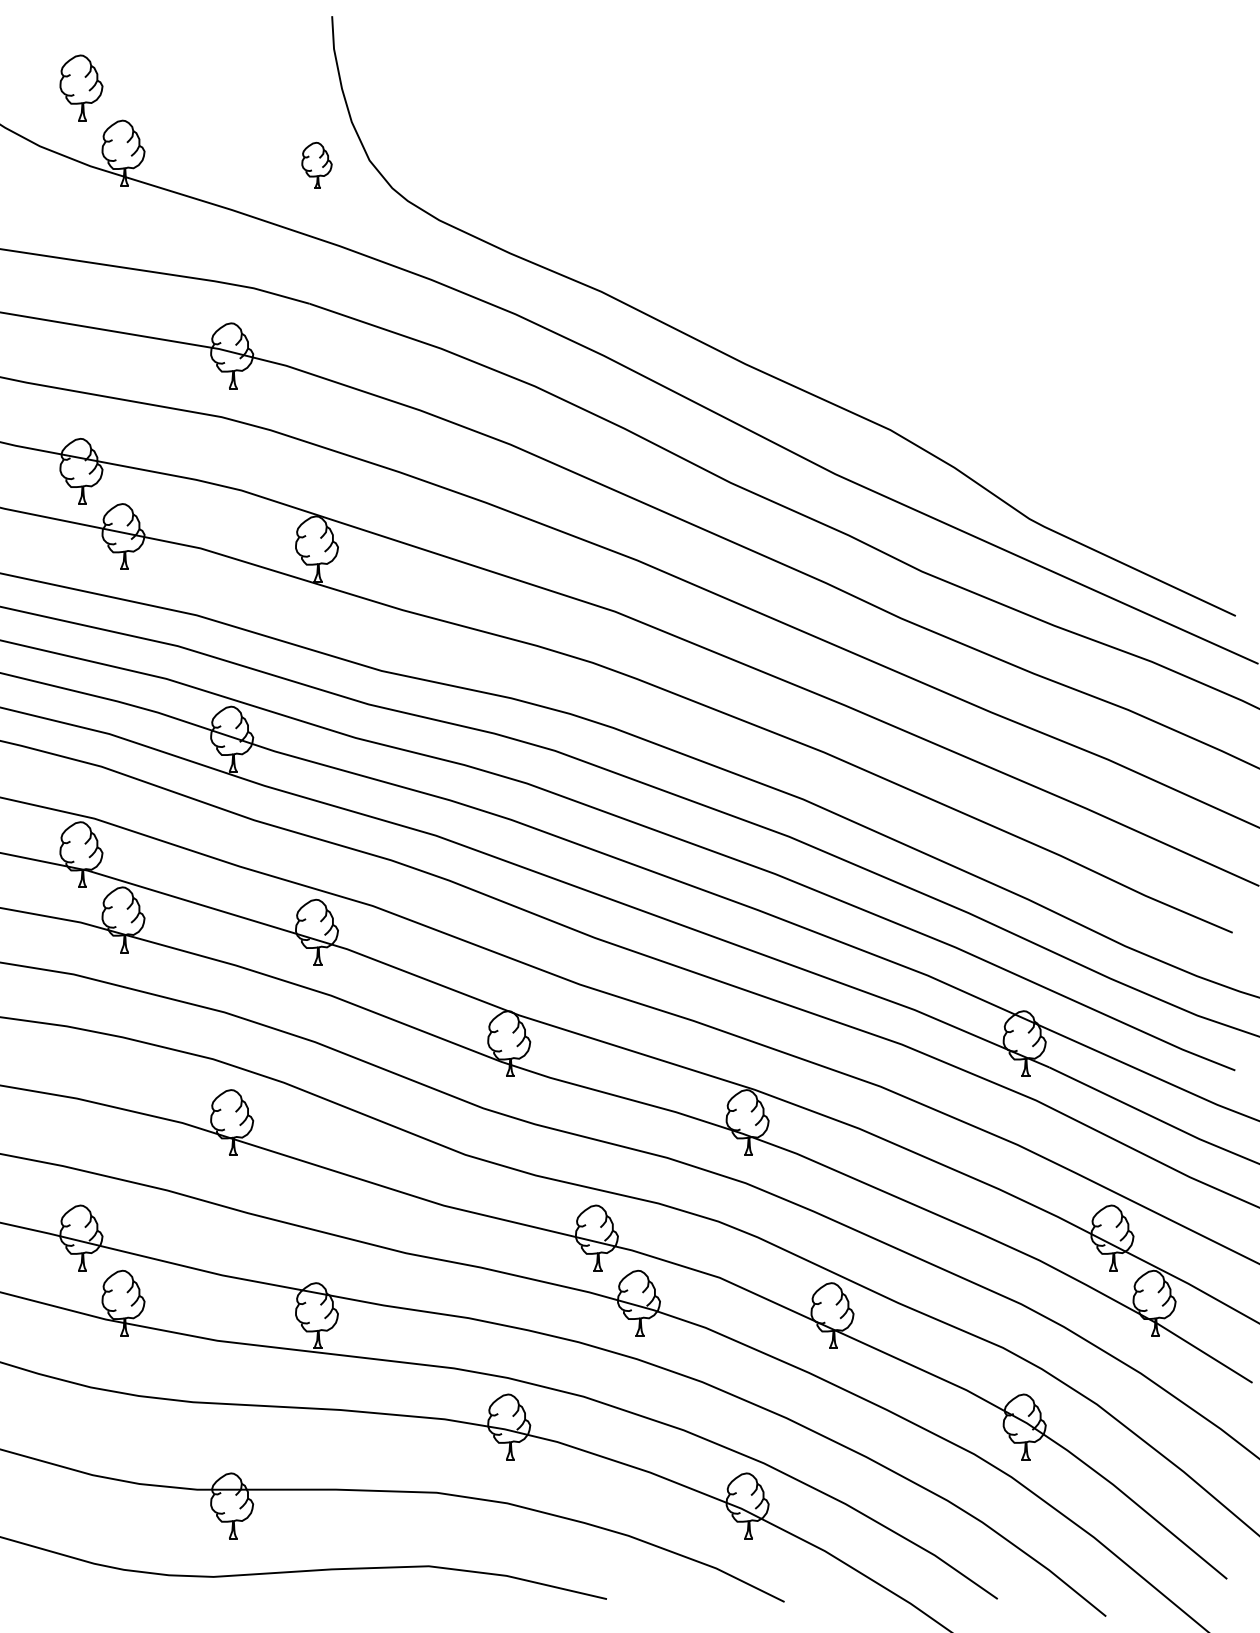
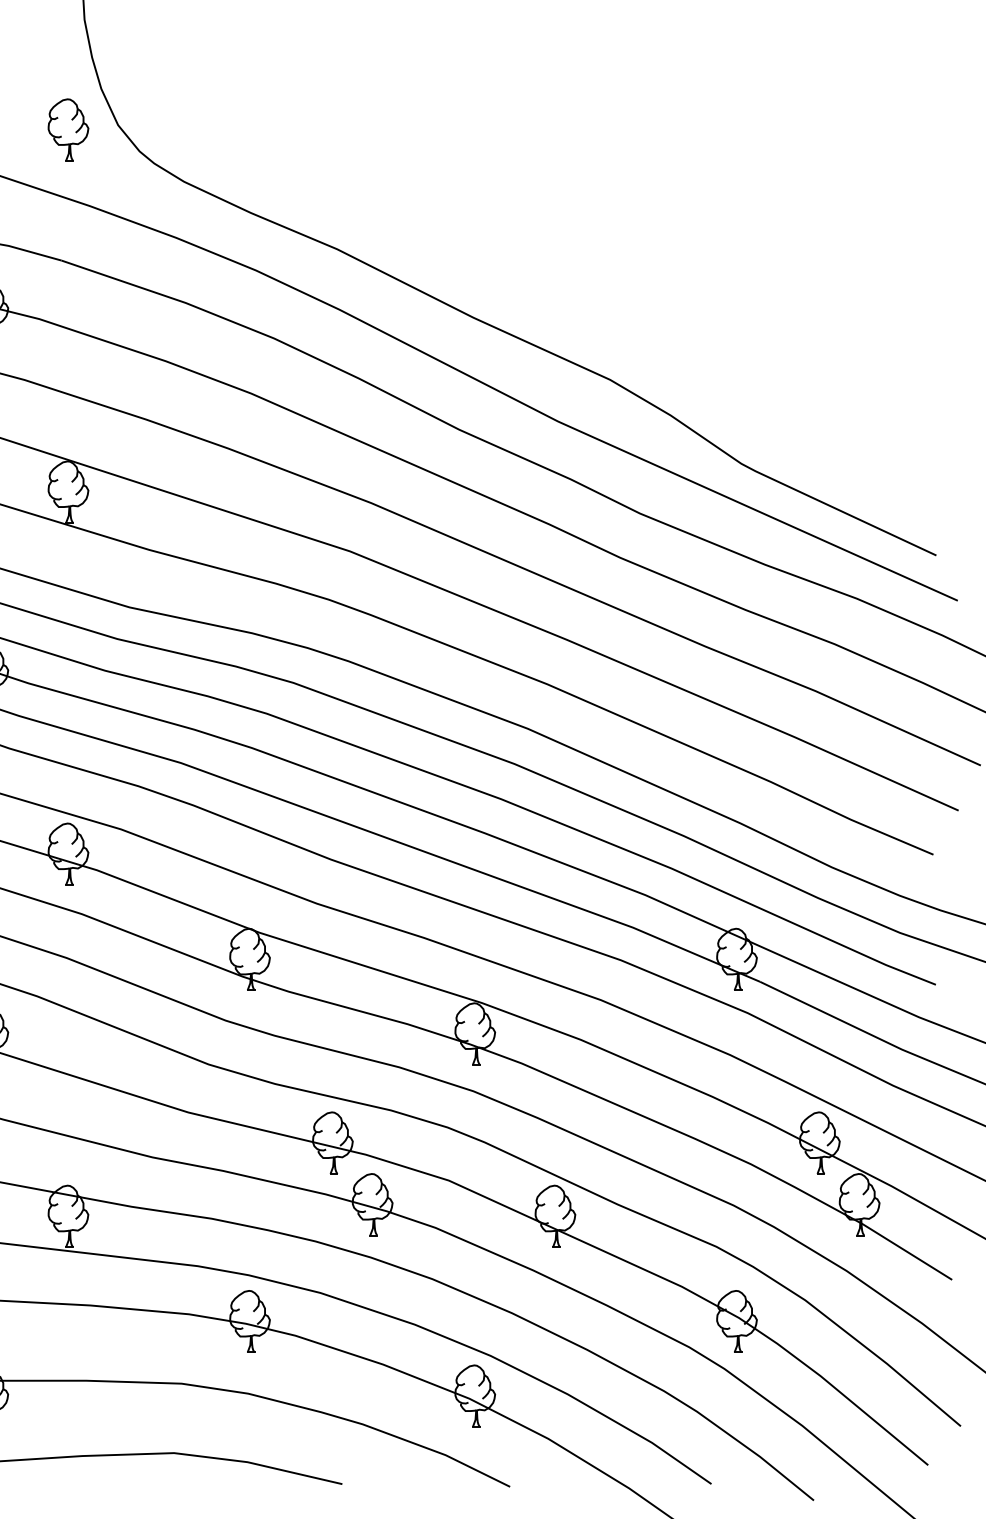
part: (316, 165) -> (68, 129), size x1.43

